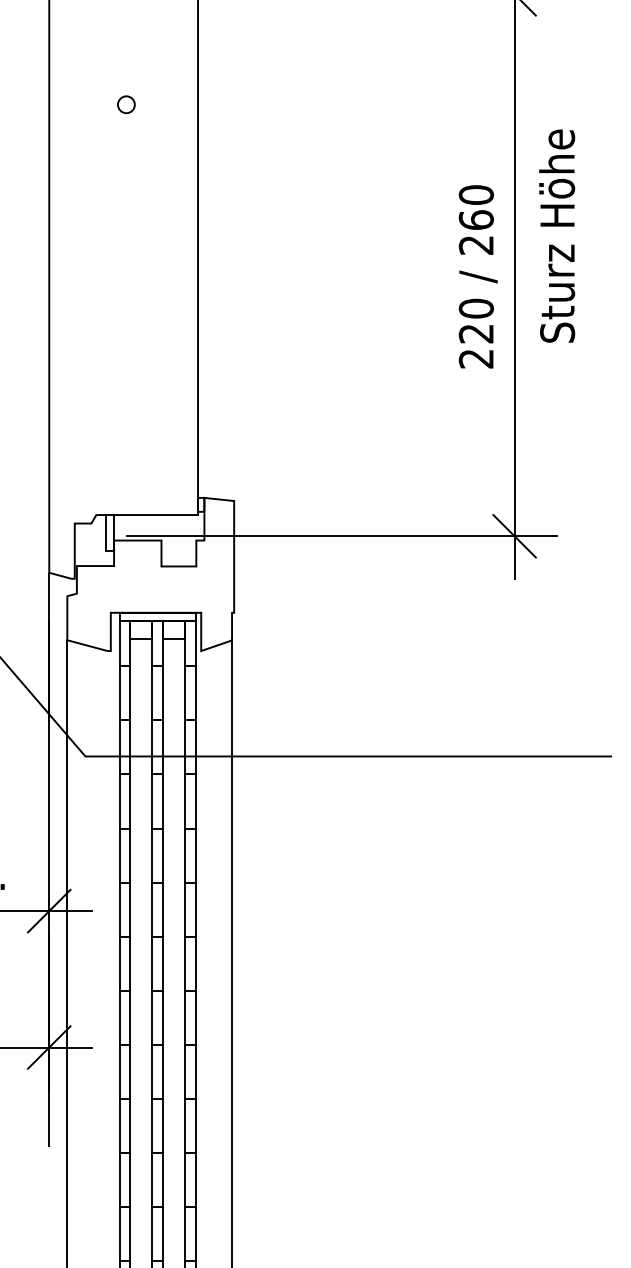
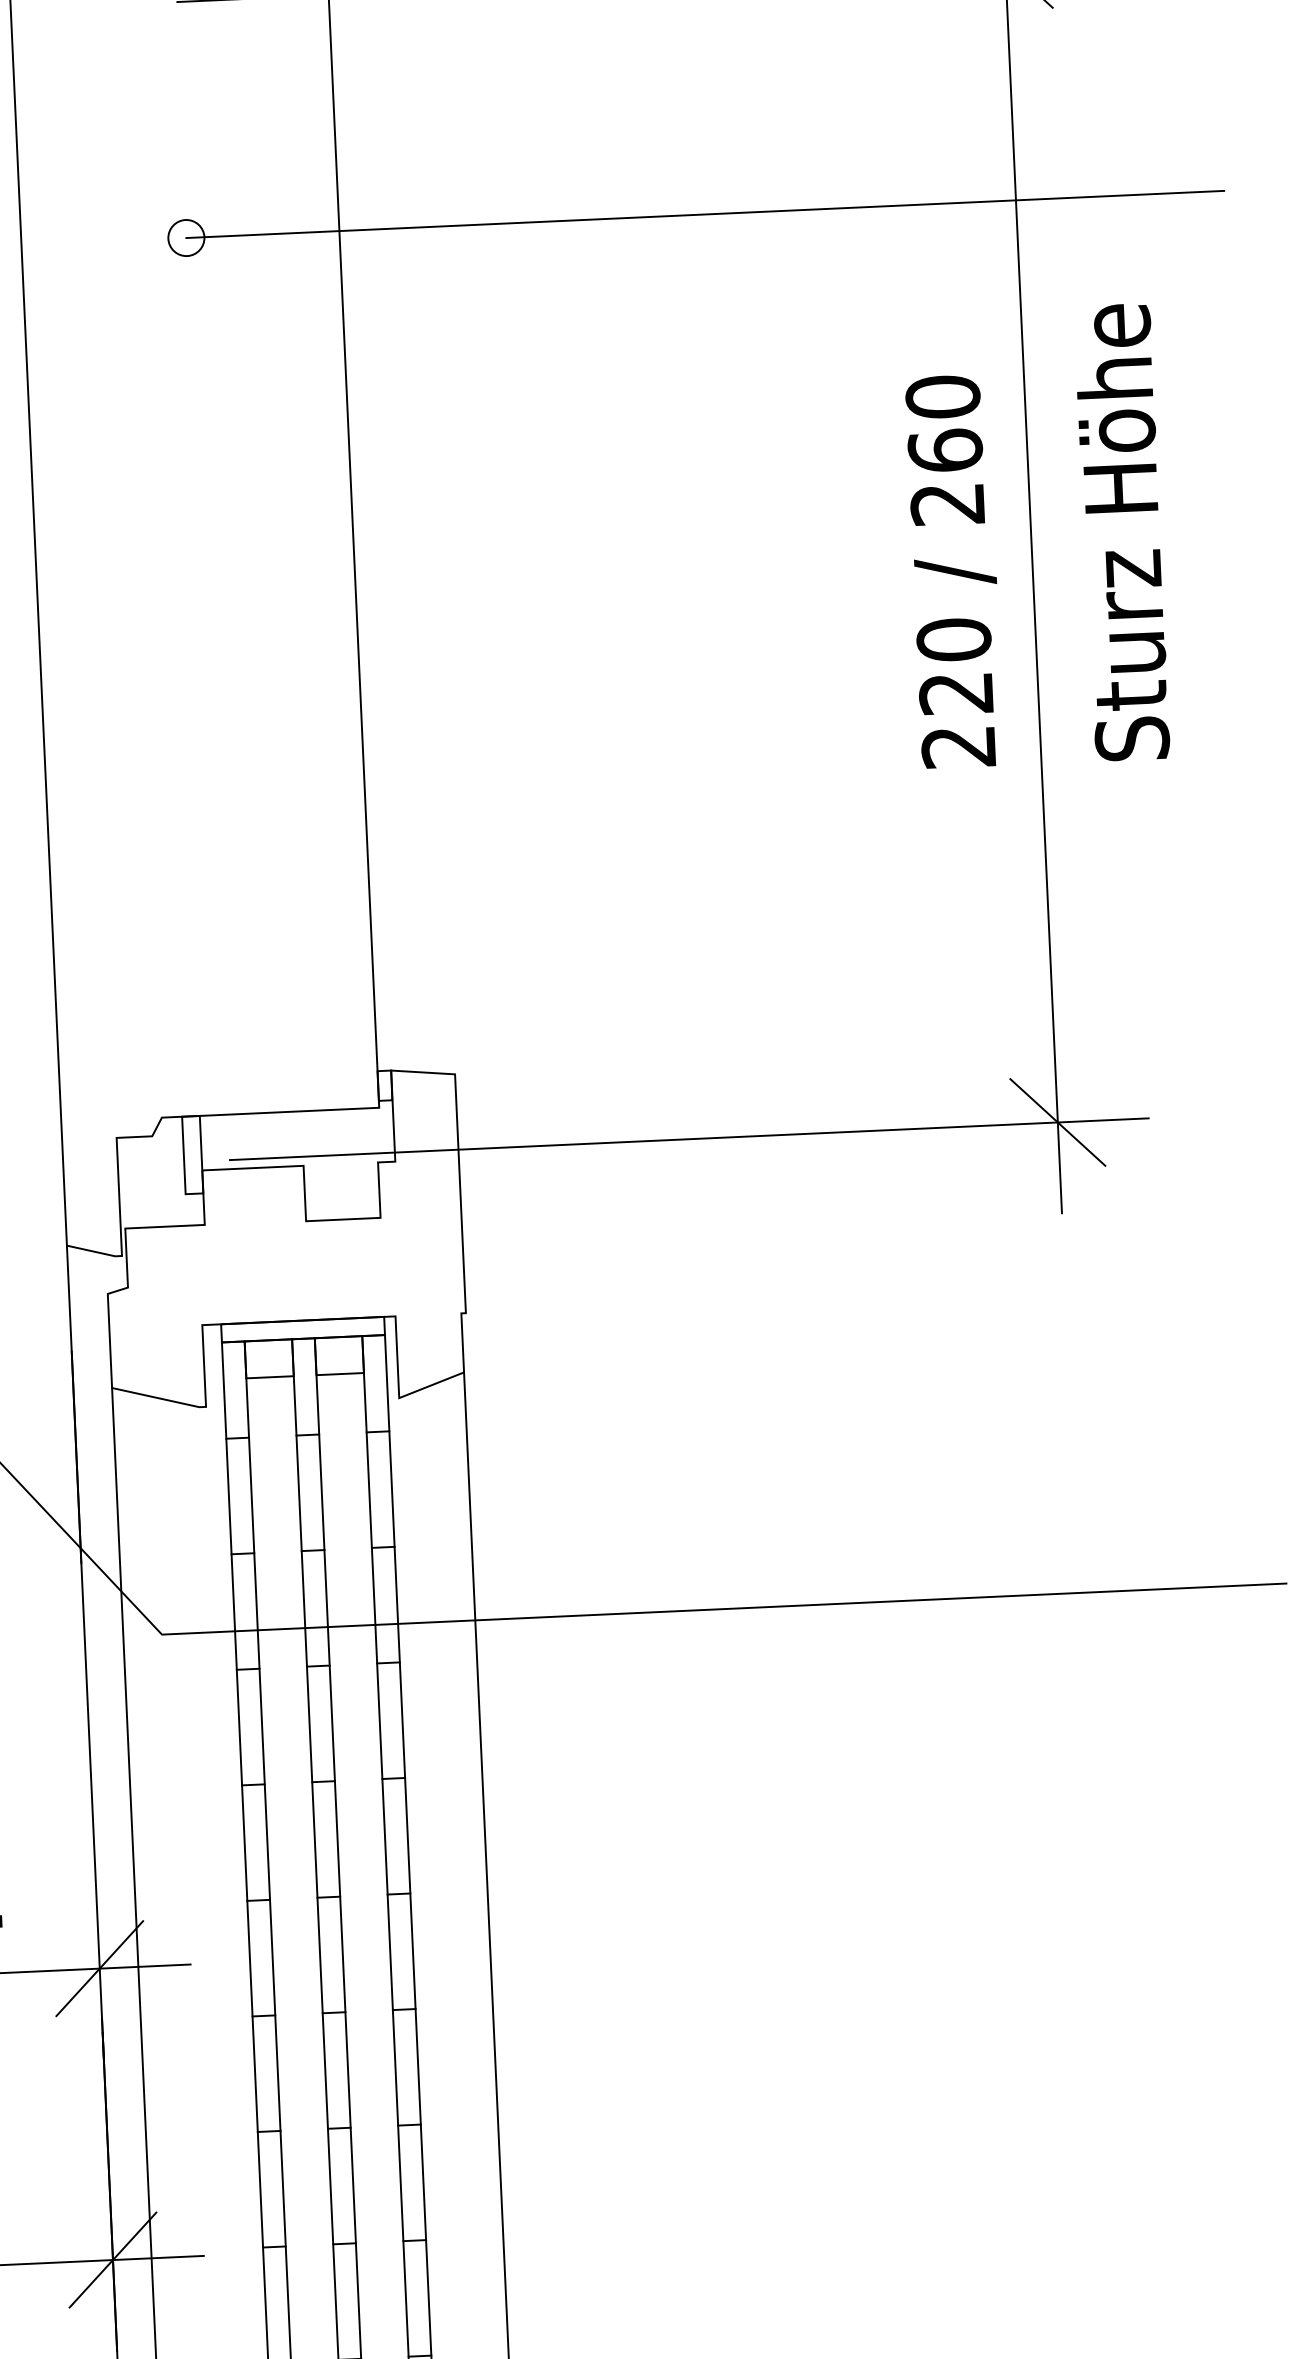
line: (369, 104) -> (705, 213), added
text: (557, 235) -> (1122, 531), moved

